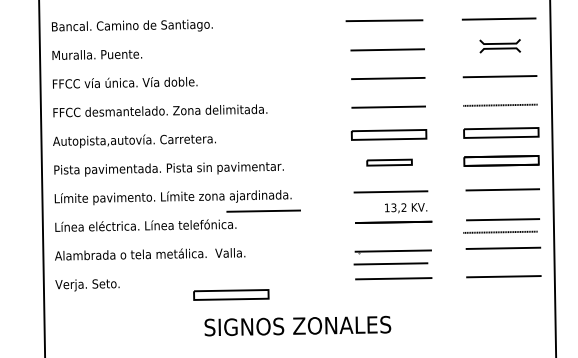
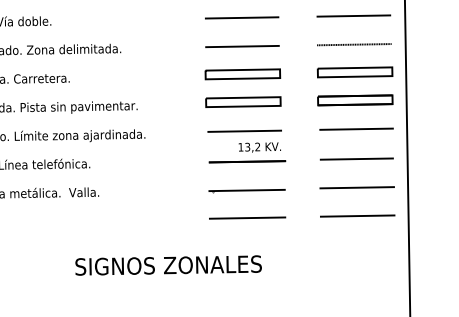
part: (389, 162) -> (243, 101), size x1.67
line: (263, 210) -> (117, 149), removed
line: (500, 231) -> (354, 170), removed
line: (390, 263) -> (244, 202), removed
part: (231, 294) -> (85, 233), removed
text: (297, 325) -> (168, 264), moved

